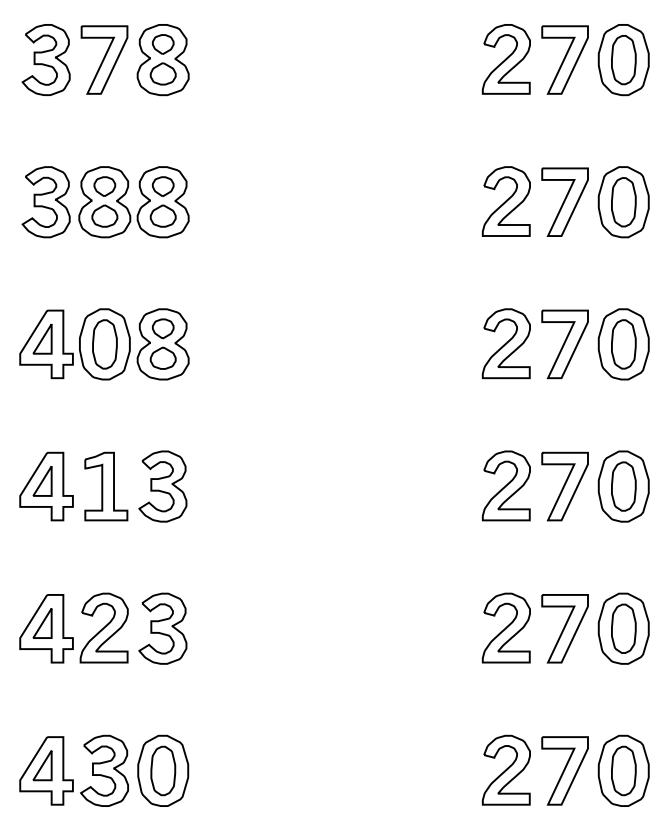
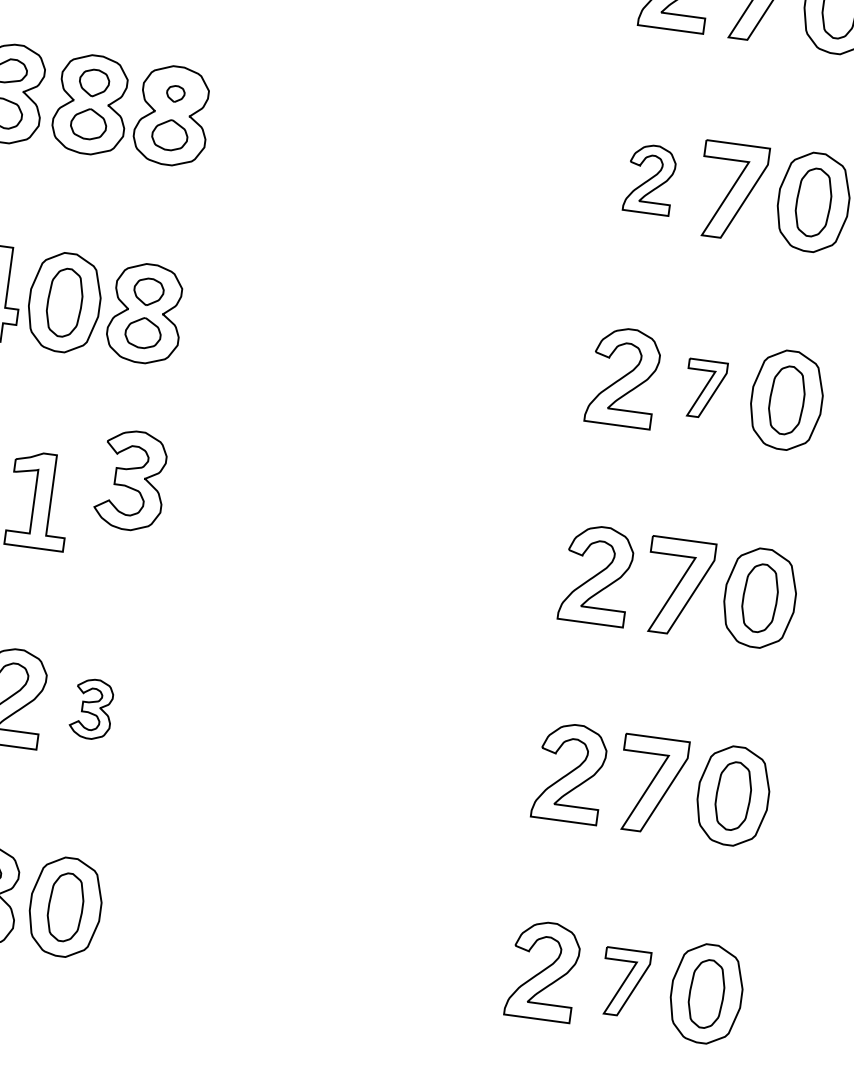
part: (163, 186) -> (175, 93), size x0.6
part: (505, 201) -> (649, 179), size x0.7
part: (564, 344) -> (704, 389), size x0.6
part: (162, 486) -> (130, 480), moved
part: (162, 628) -> (91, 708), size x0.6
part: (564, 770) -> (624, 982), size x0.7

